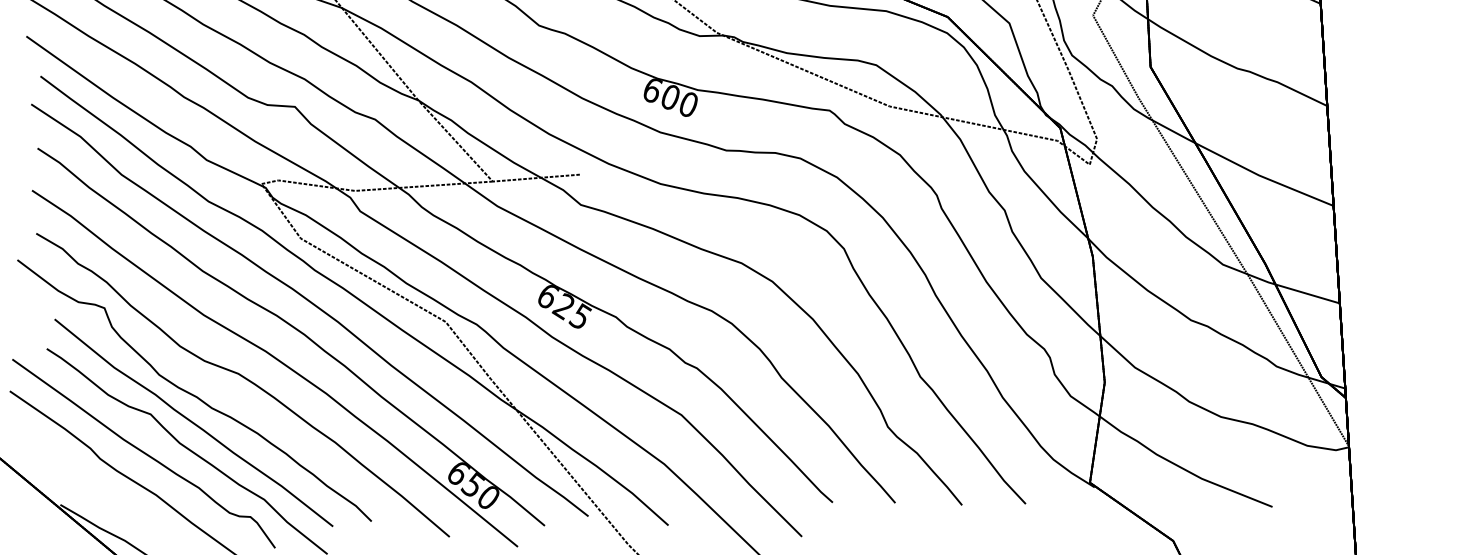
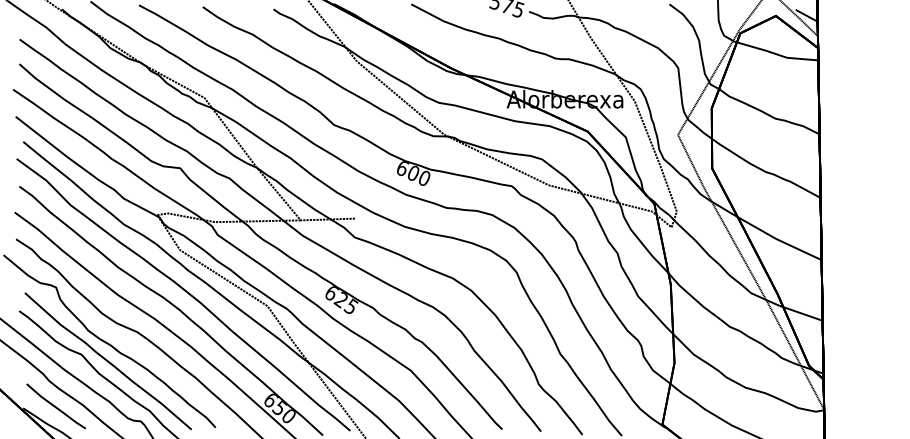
line: (112, 499) -> (55, 406), added

